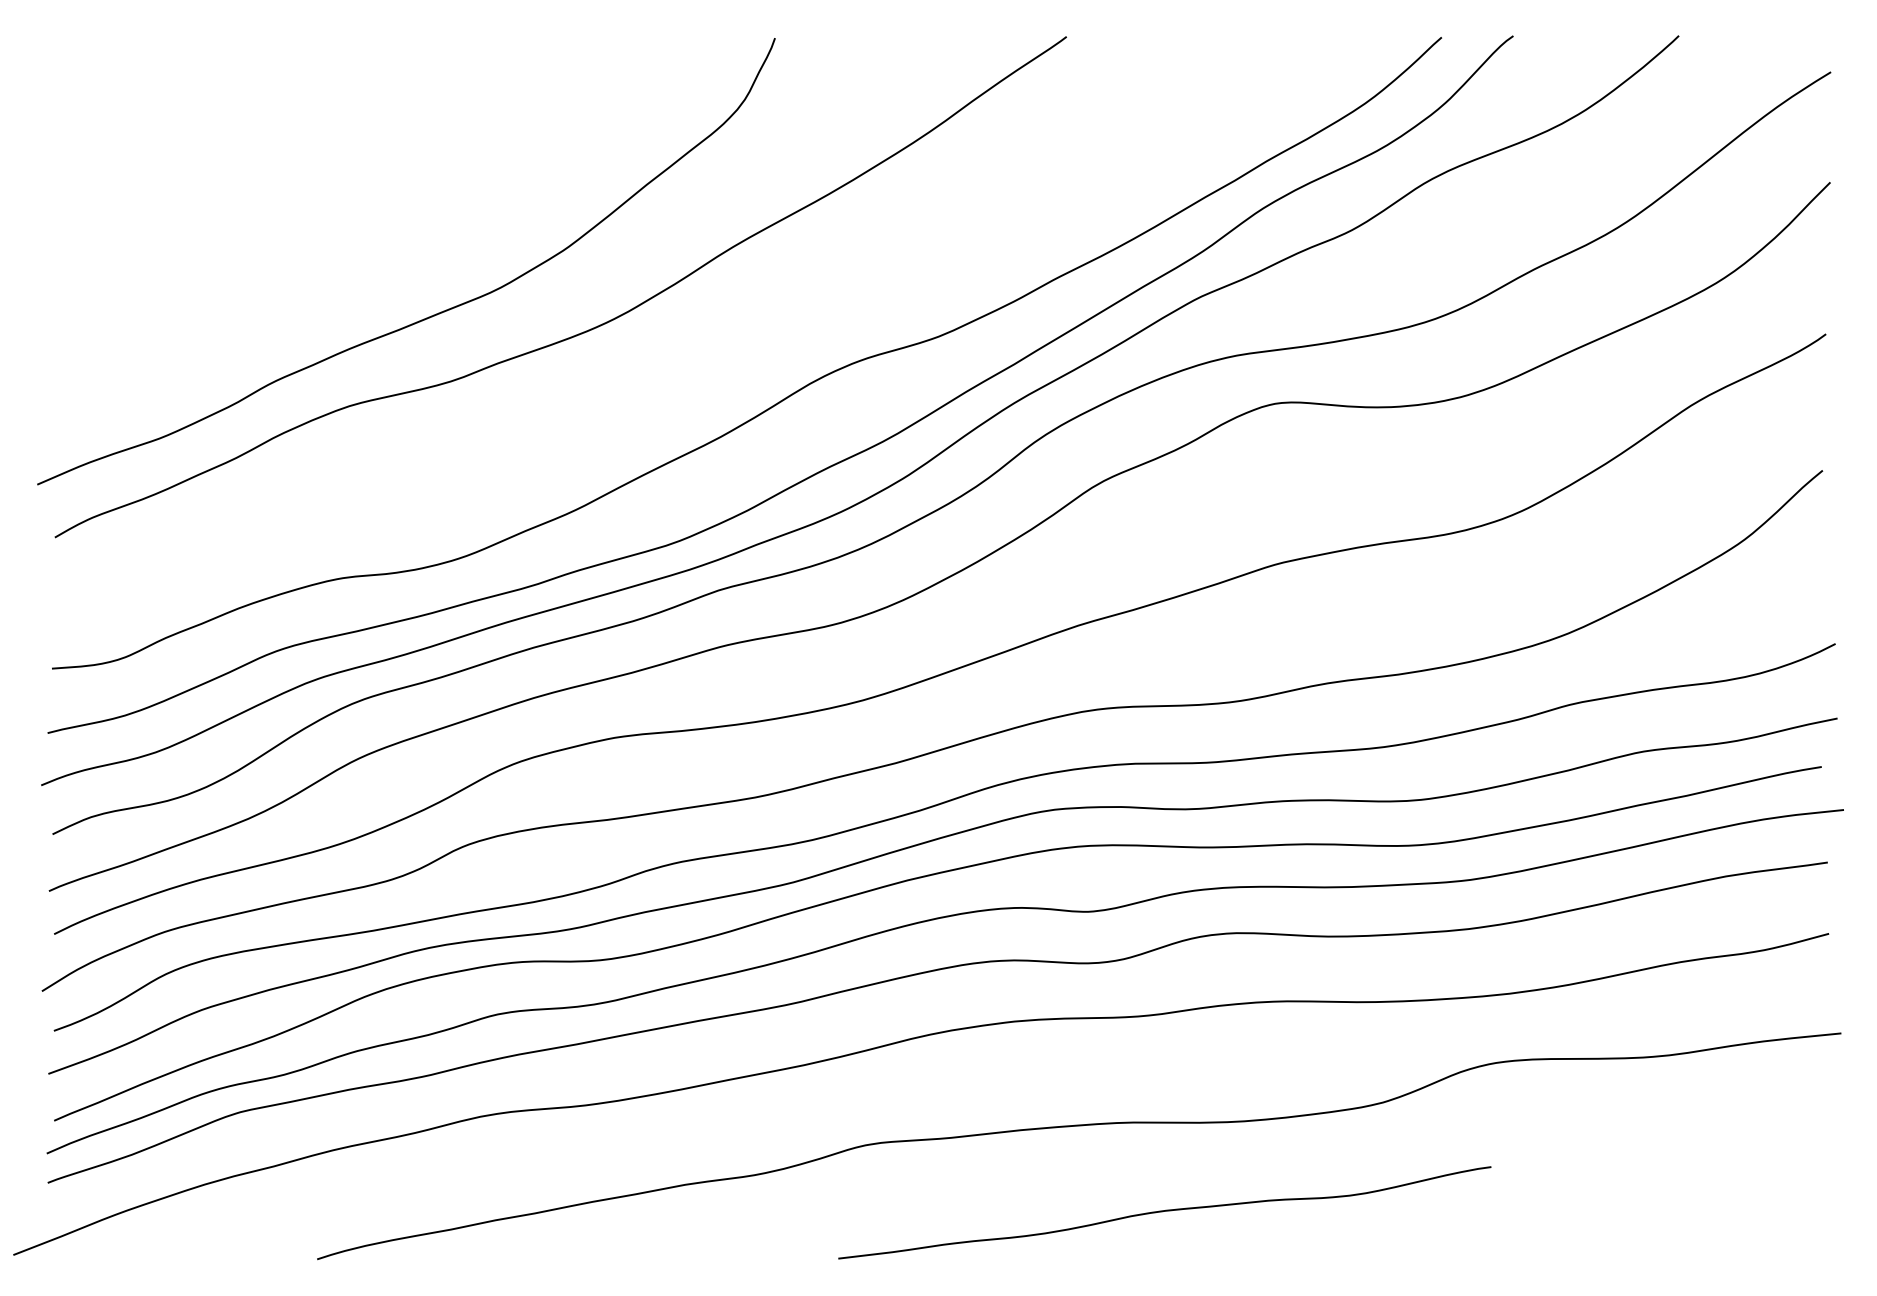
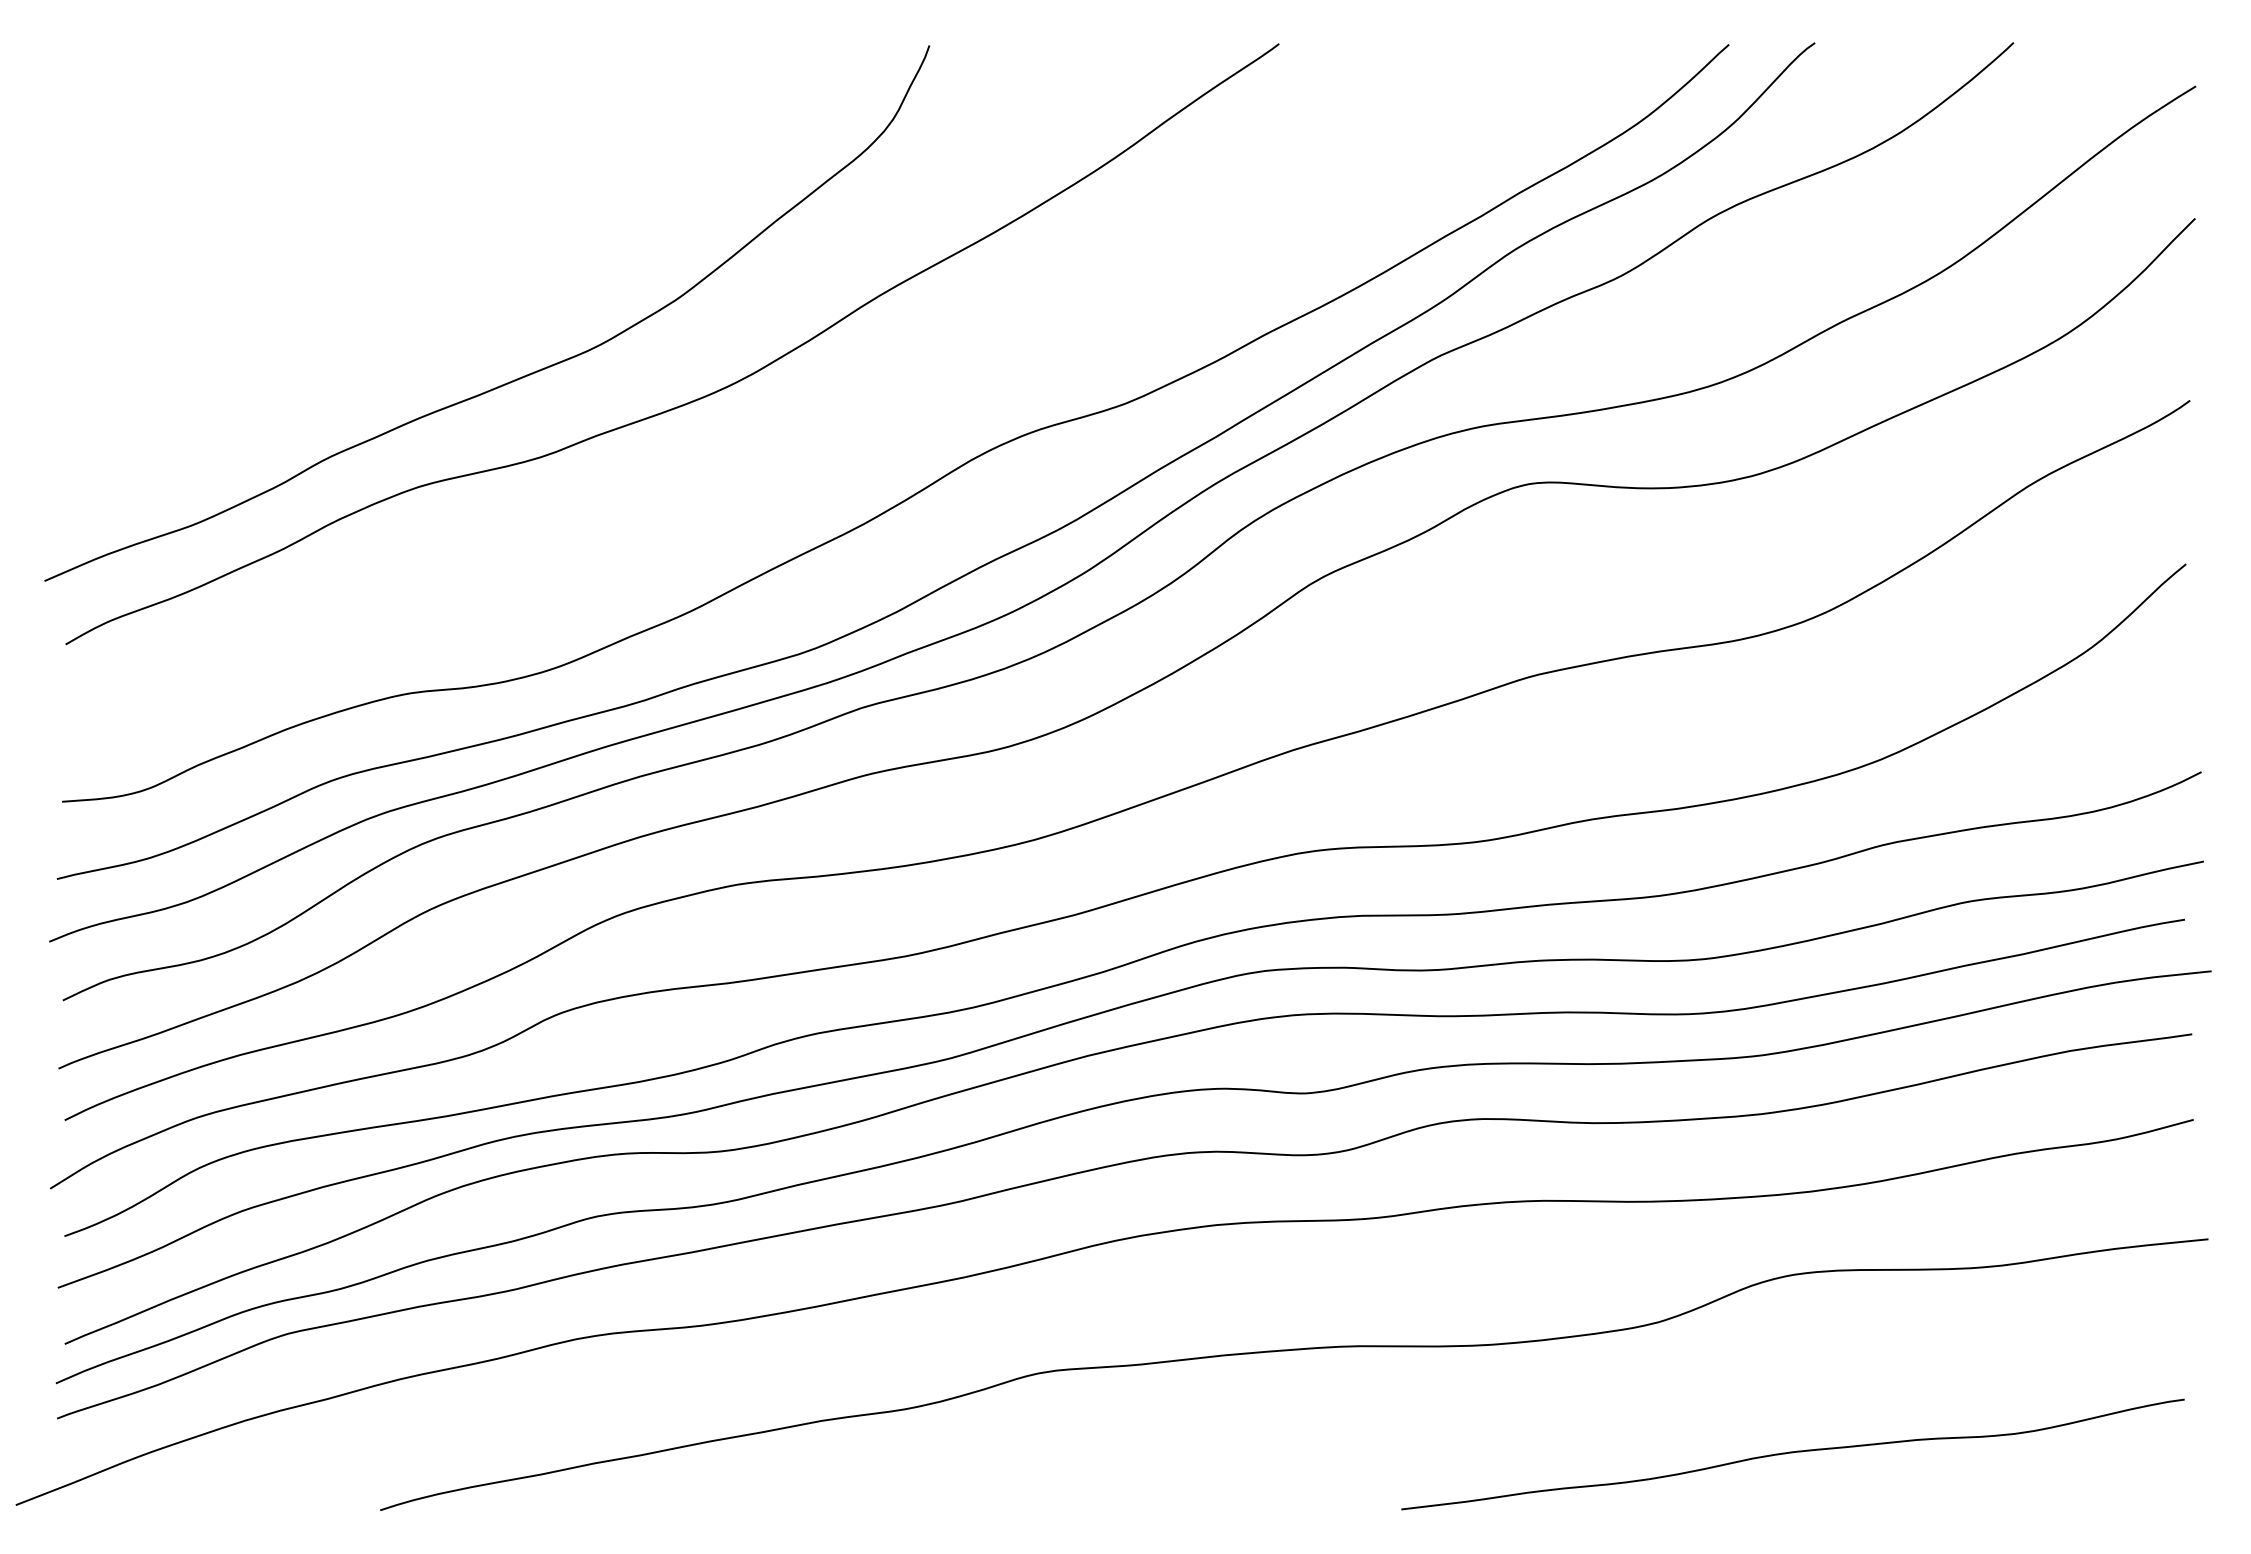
curve: (1164, 1211) -> (1792, 1453), moved

